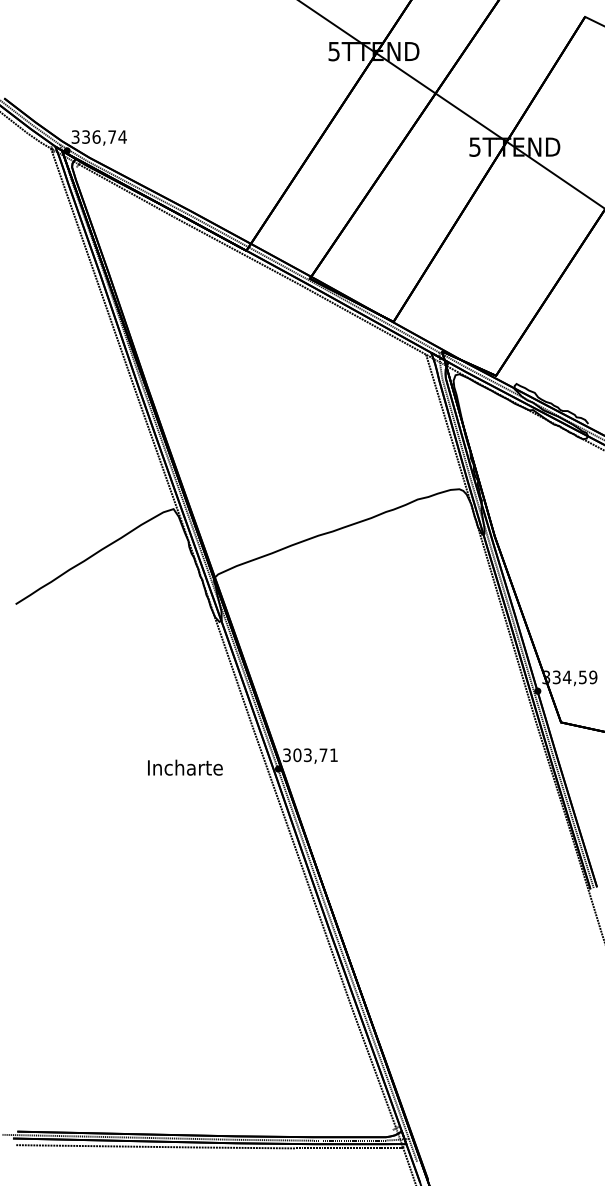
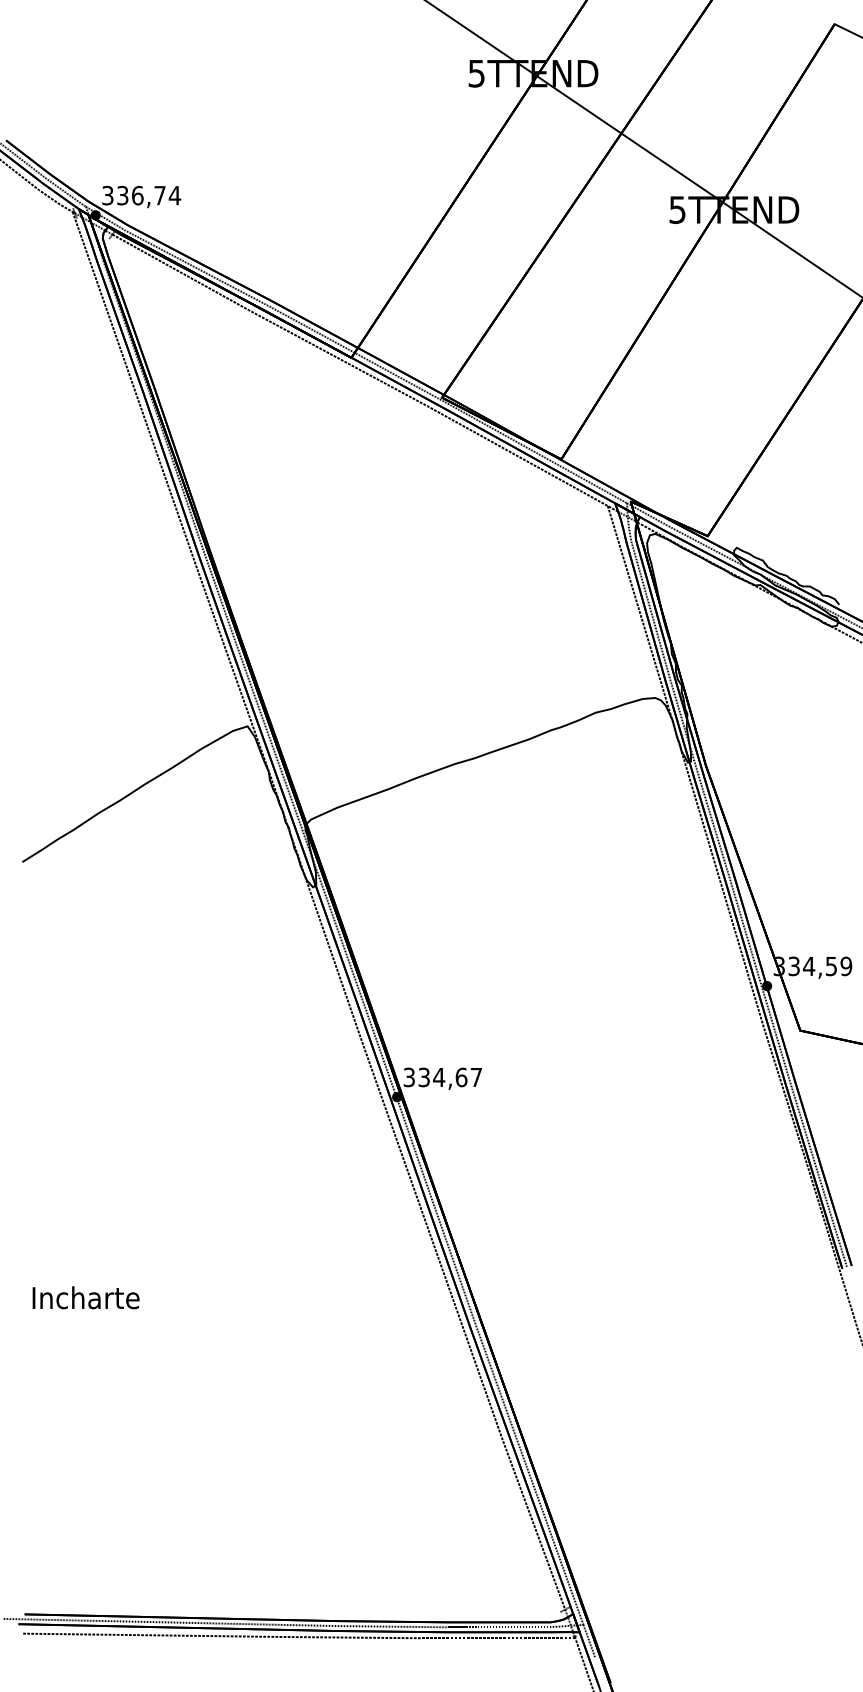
text: (315, 755) -> (450, 1077), 303,71 -> 334,67
text: (185, 767) -> (86, 1297), moved

